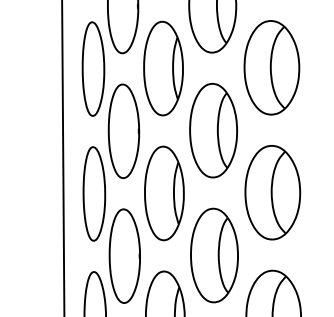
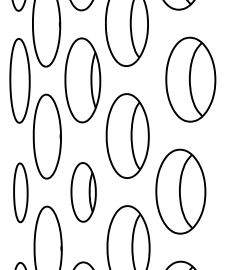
part: (271, 67) -> (190, 79), moved
part: (94, 193) -> (20, 192), size x0.7
part: (164, 193) -> (83, 192), size x0.7

